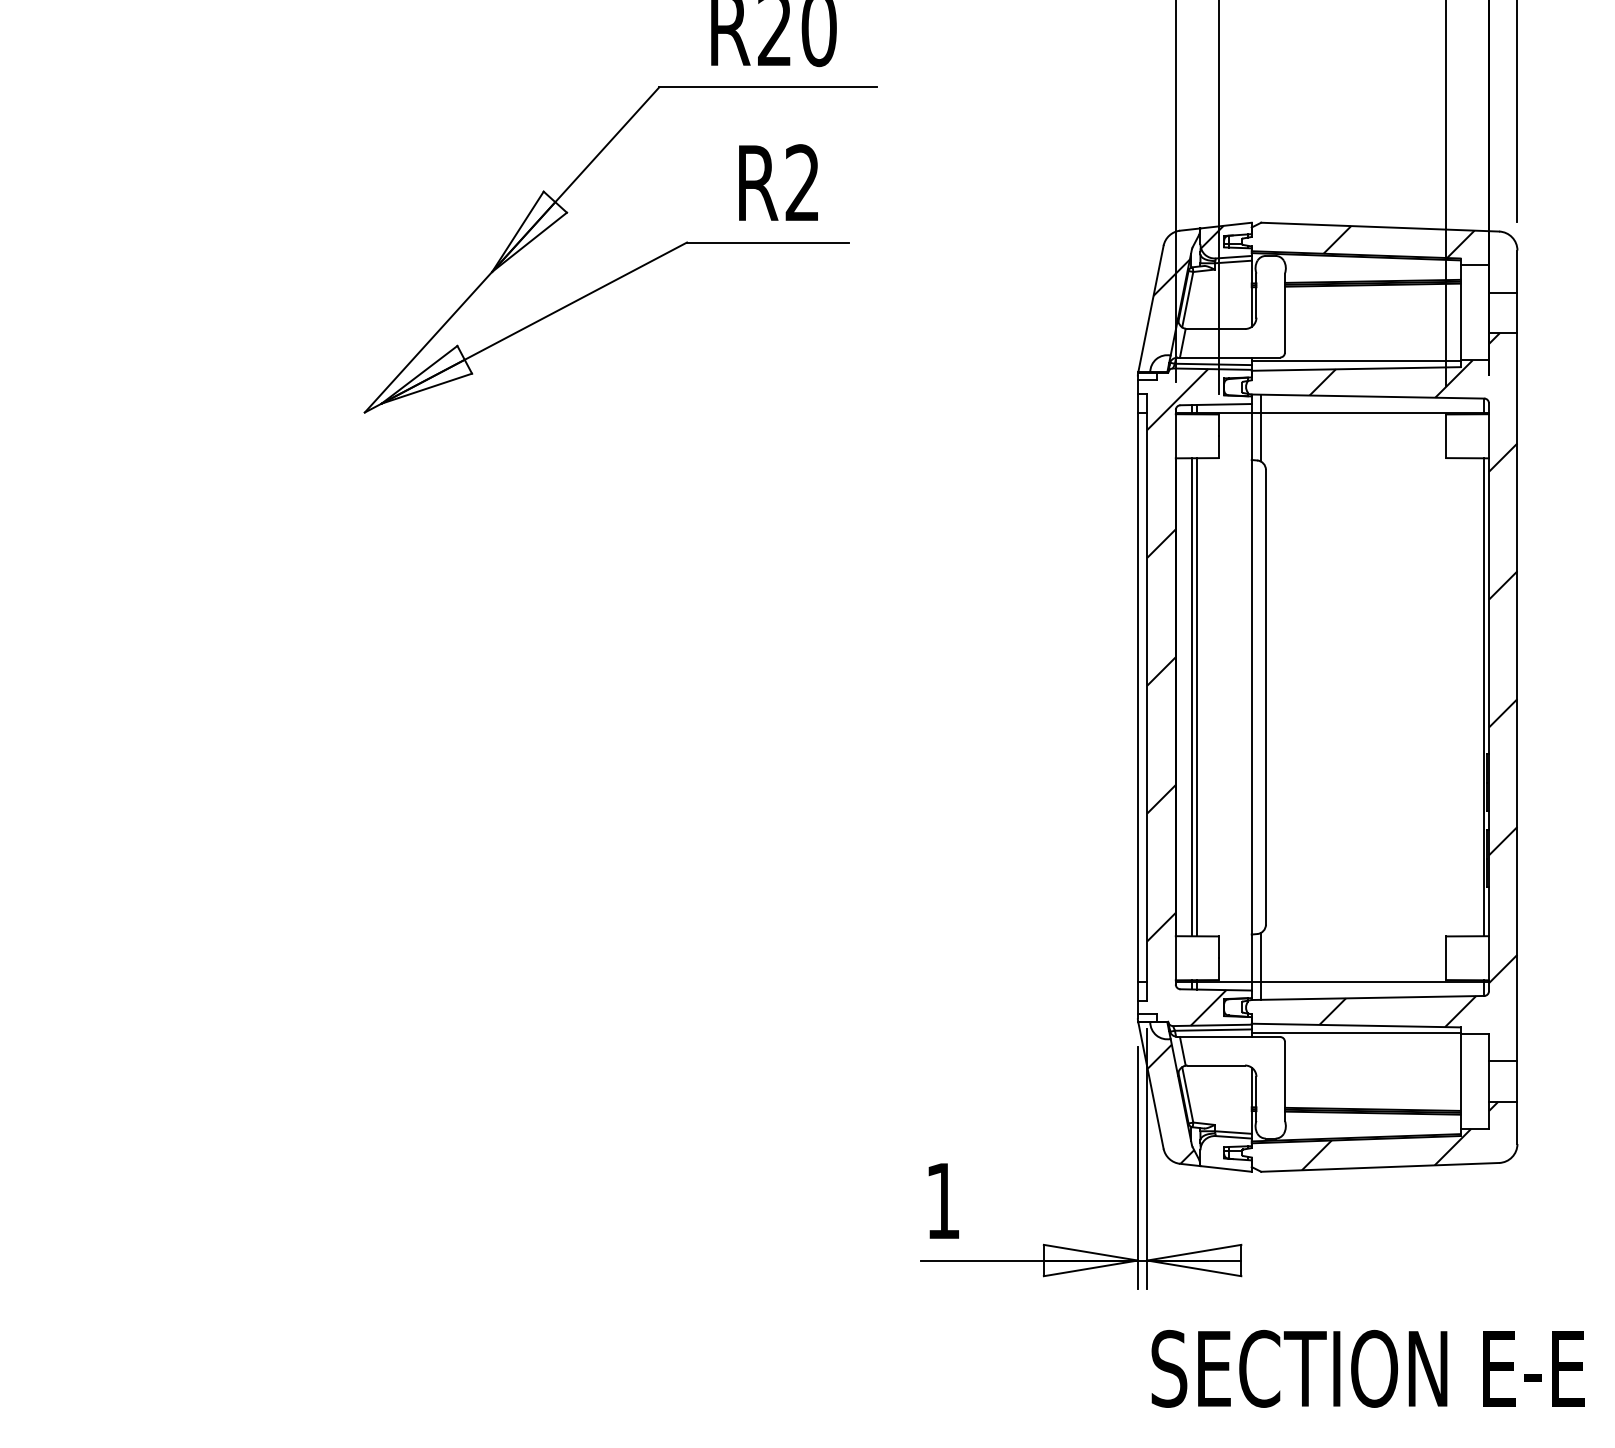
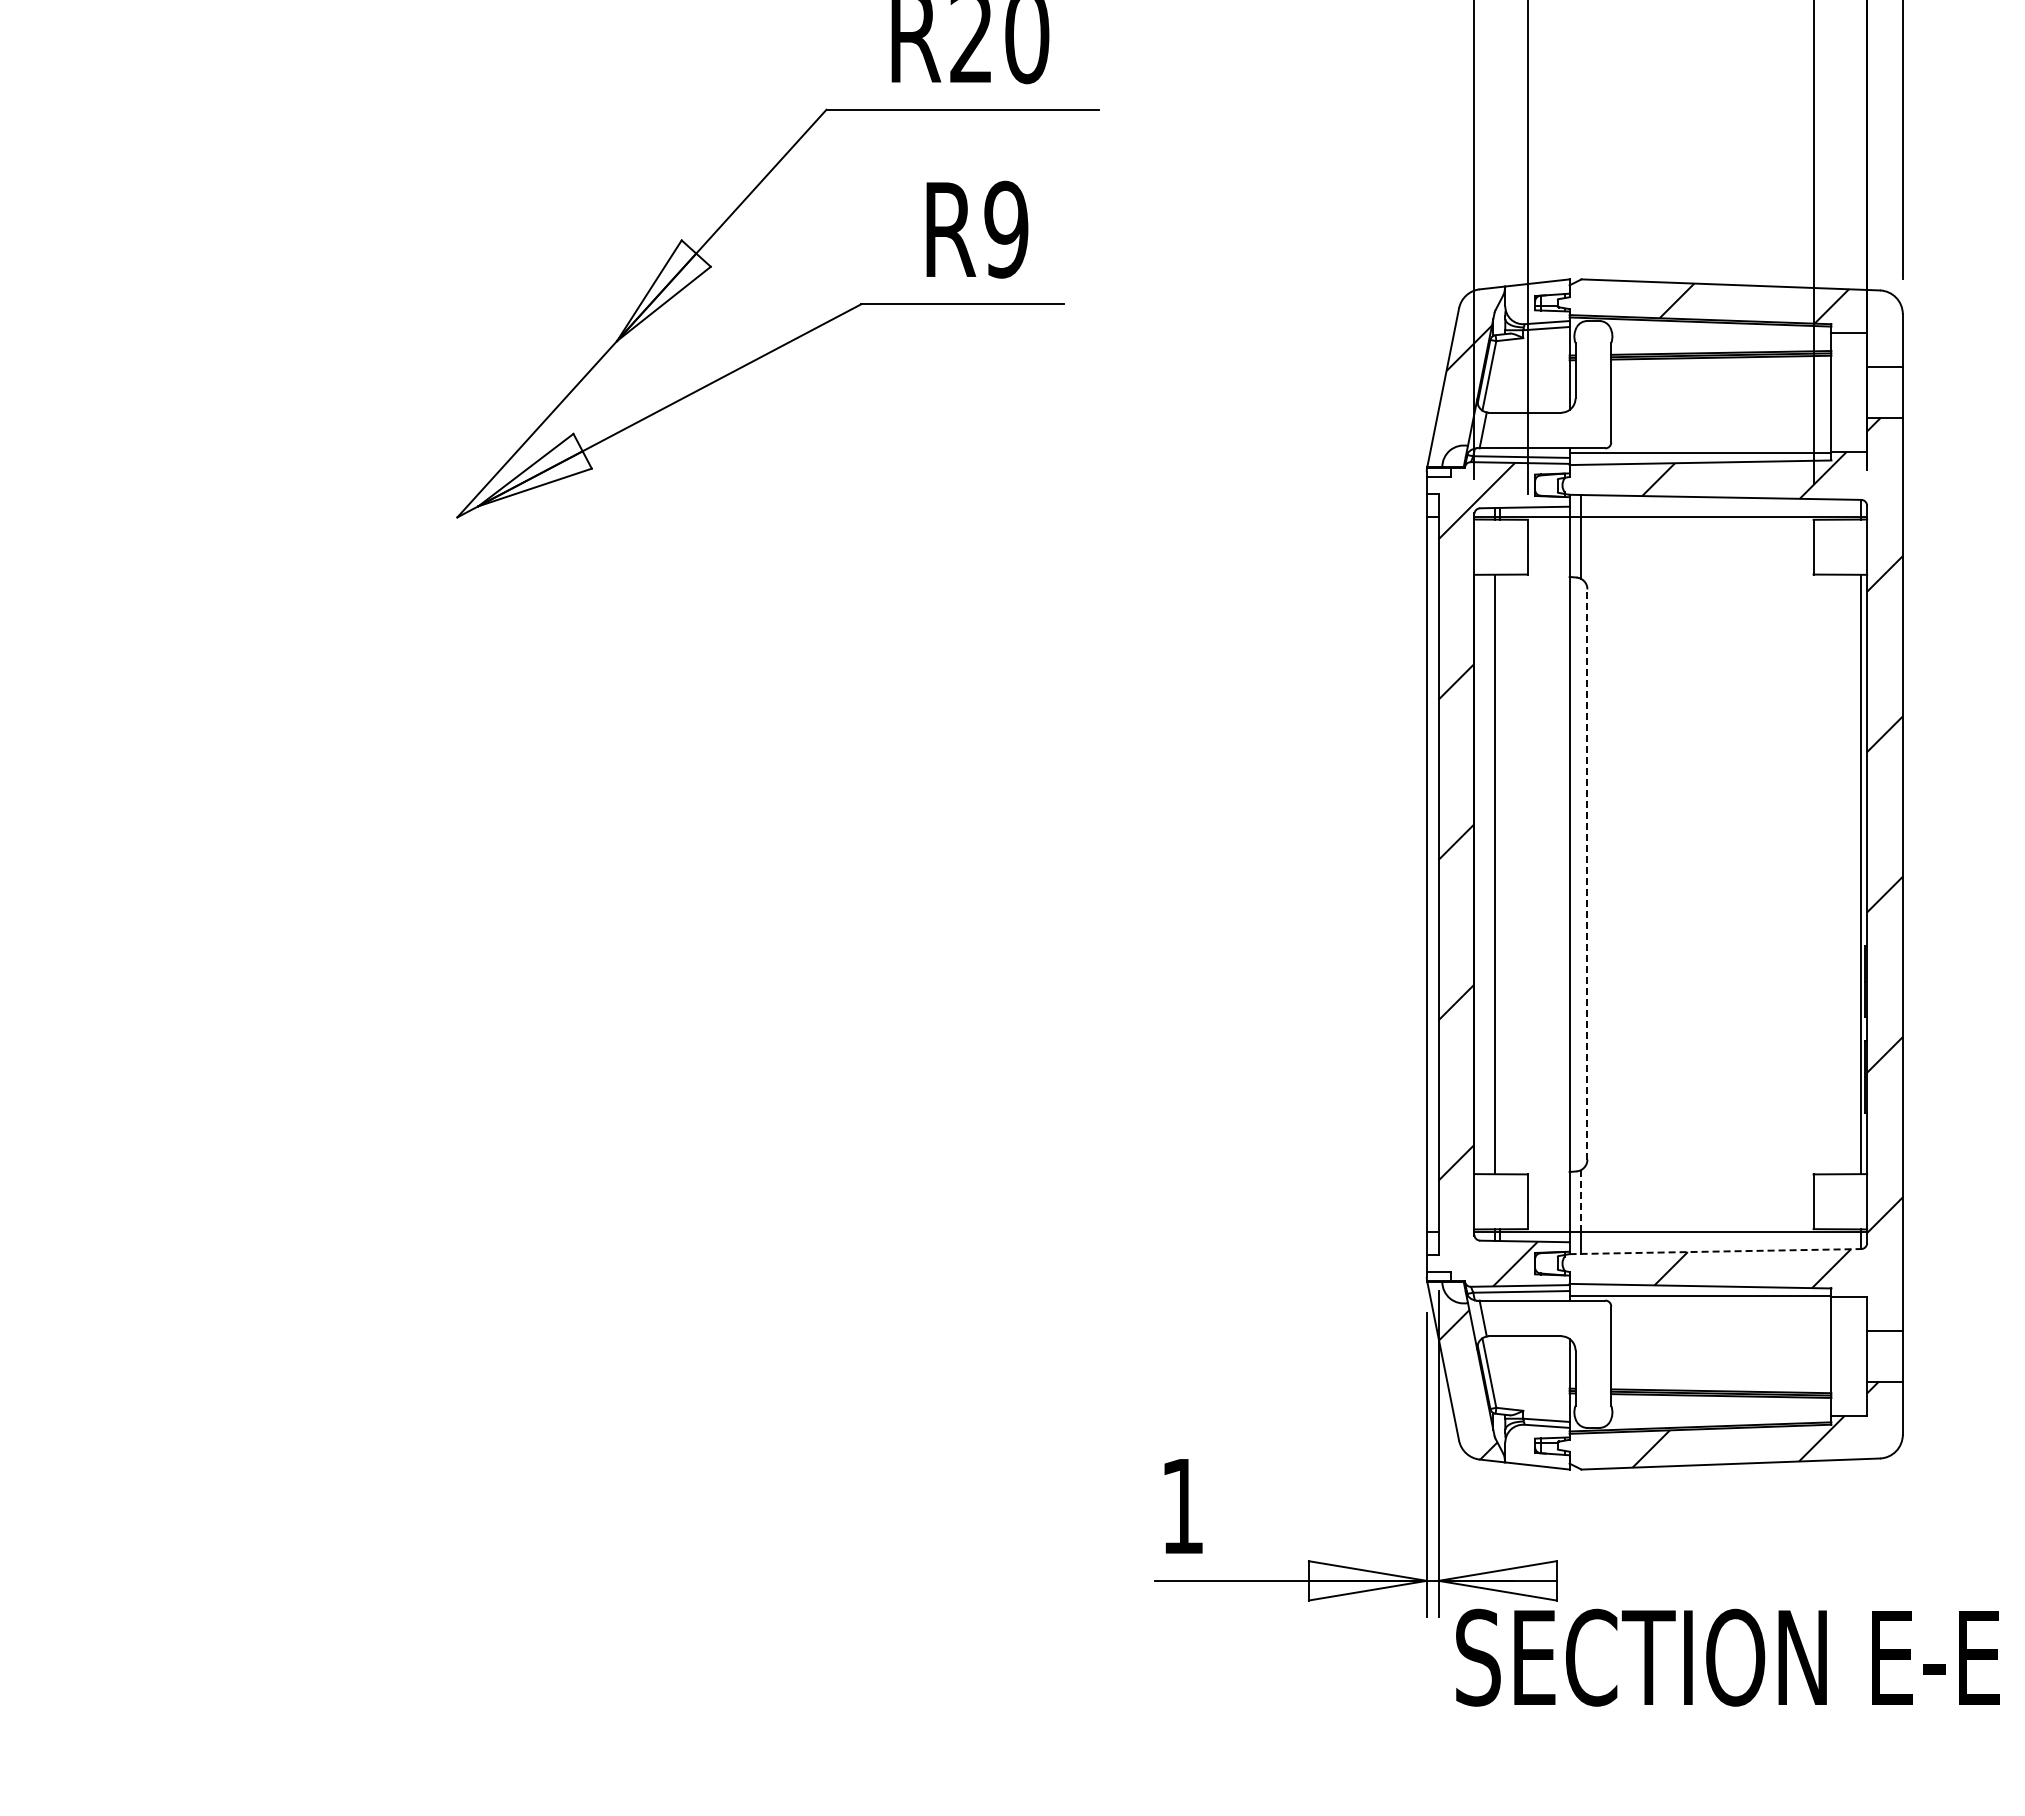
text: (802, 182) -> (1006, 229), R2 -> R9
hatch: (1212, 237) -> (1520, 297), removed
line: (1266, 696) -> (1587, 873), solid -> dashed
line: (1196, 697) -> (1500, 874), removed
line: (1260, 957) -> (1580, 1200), solid -> dashed
line: (1368, 997) -> (1715, 1251), solid -> dashed
text: (1368, 1368) -> (1727, 1657), moved

